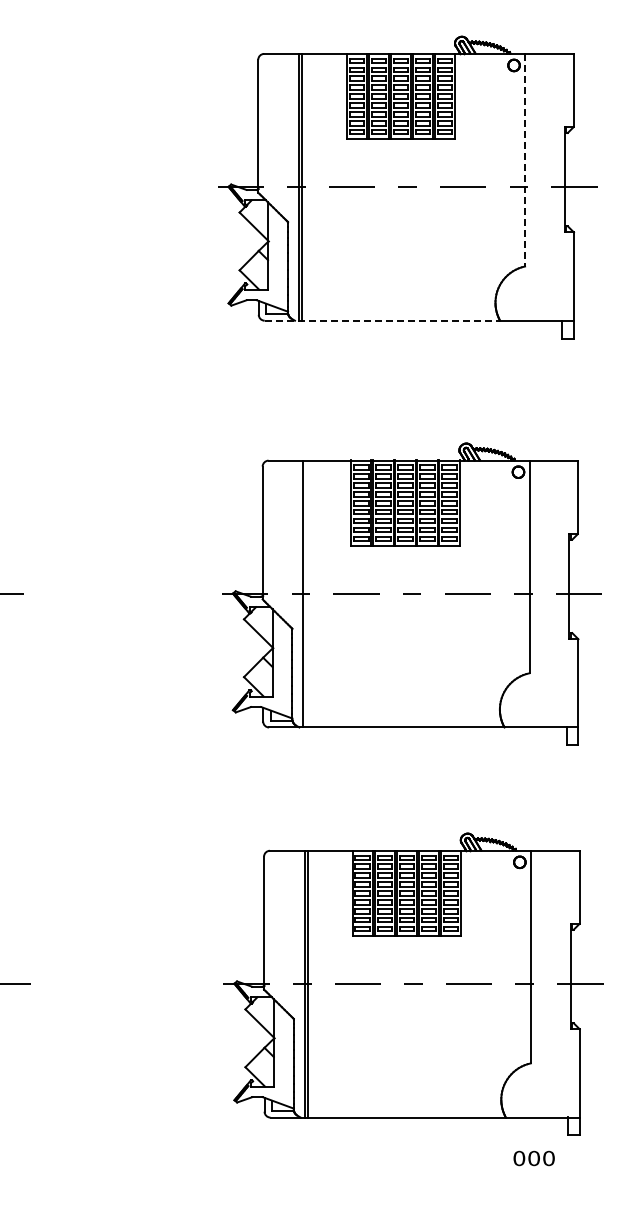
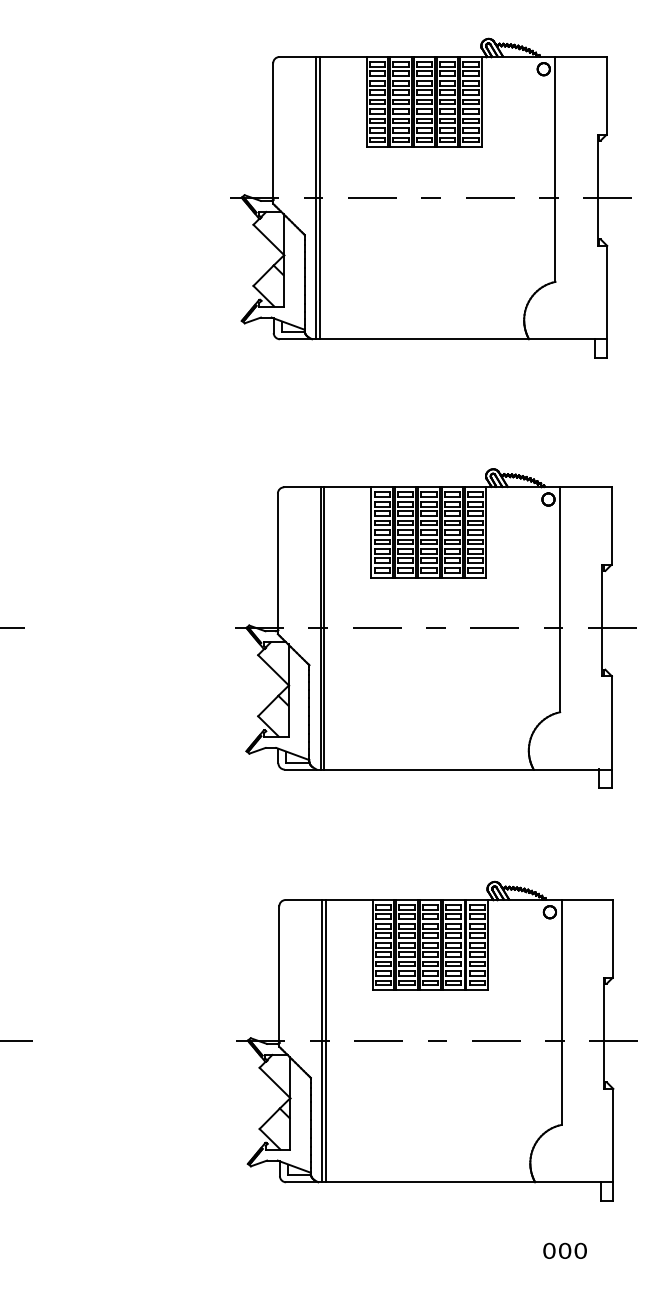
line: (525, 160) -> (555, 169), dashed -> solid
line: (382, 320) -> (404, 339), dashed -> solid
line: (306, 593) -> (324, 627), added
text: (533, 1158) -> (564, 1250), moved

